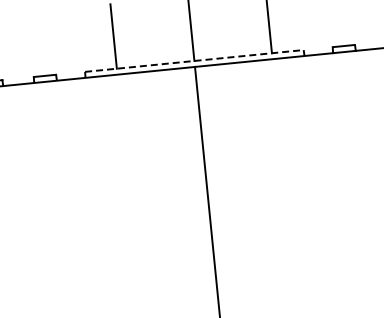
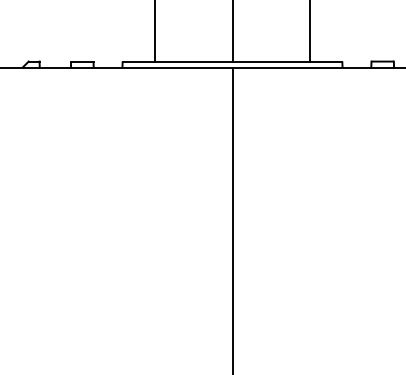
line: (194, 60) -> (232, 61), dashed -> solid

